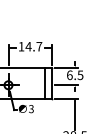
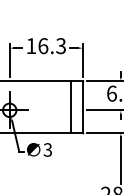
text: (33, 46) -> (51, 45), 14.7 -> 16.3

